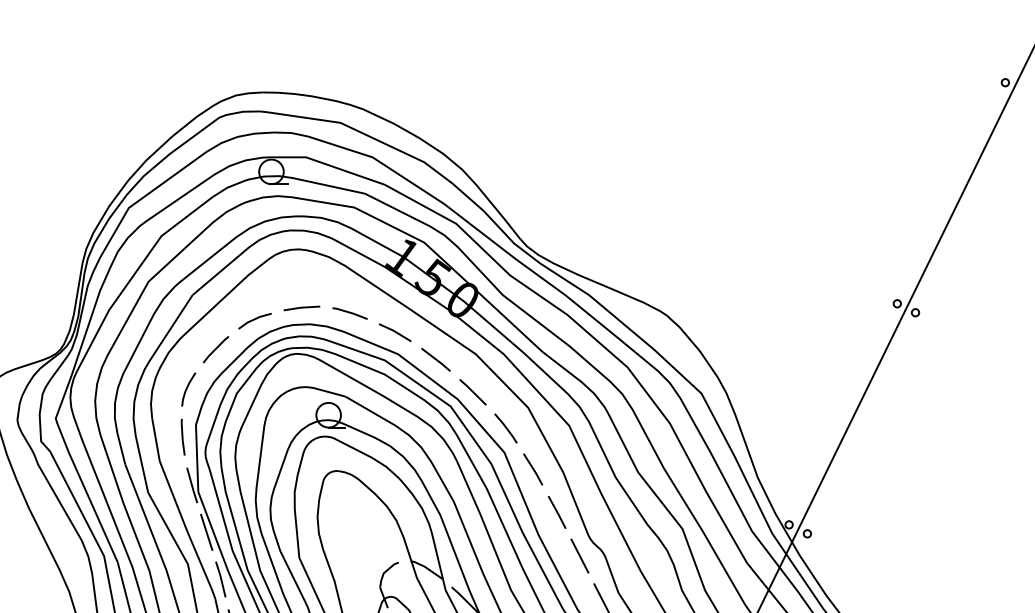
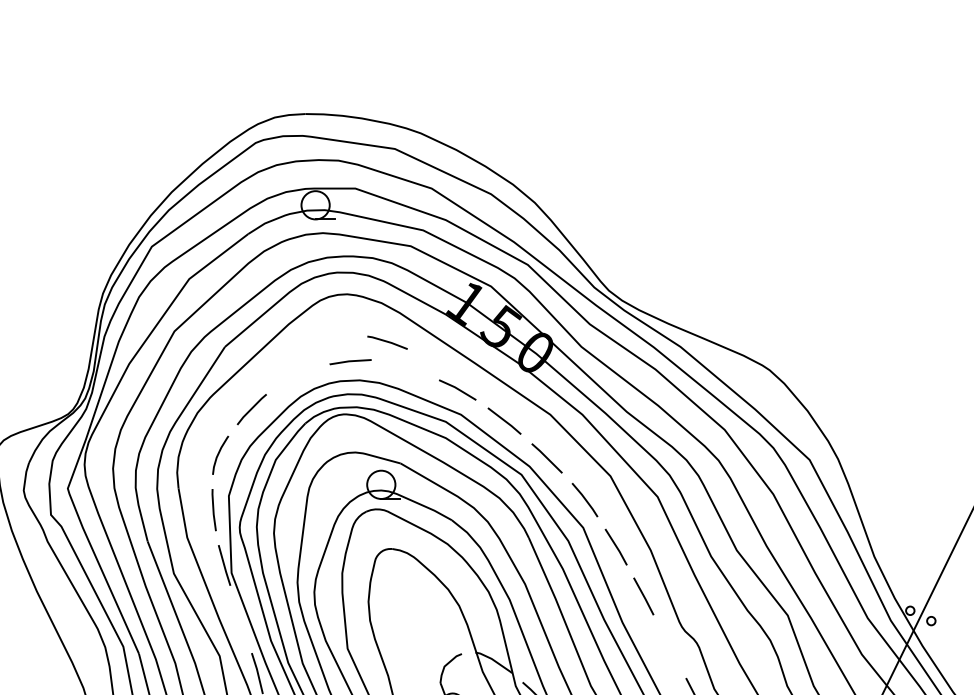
line: (349, 313) -> (386, 342), moved
line: (254, 320) -> (296, 376), removed
line: (206, 531) -> (240, 618), removed
line: (579, 555) -> (669, 645), removed

